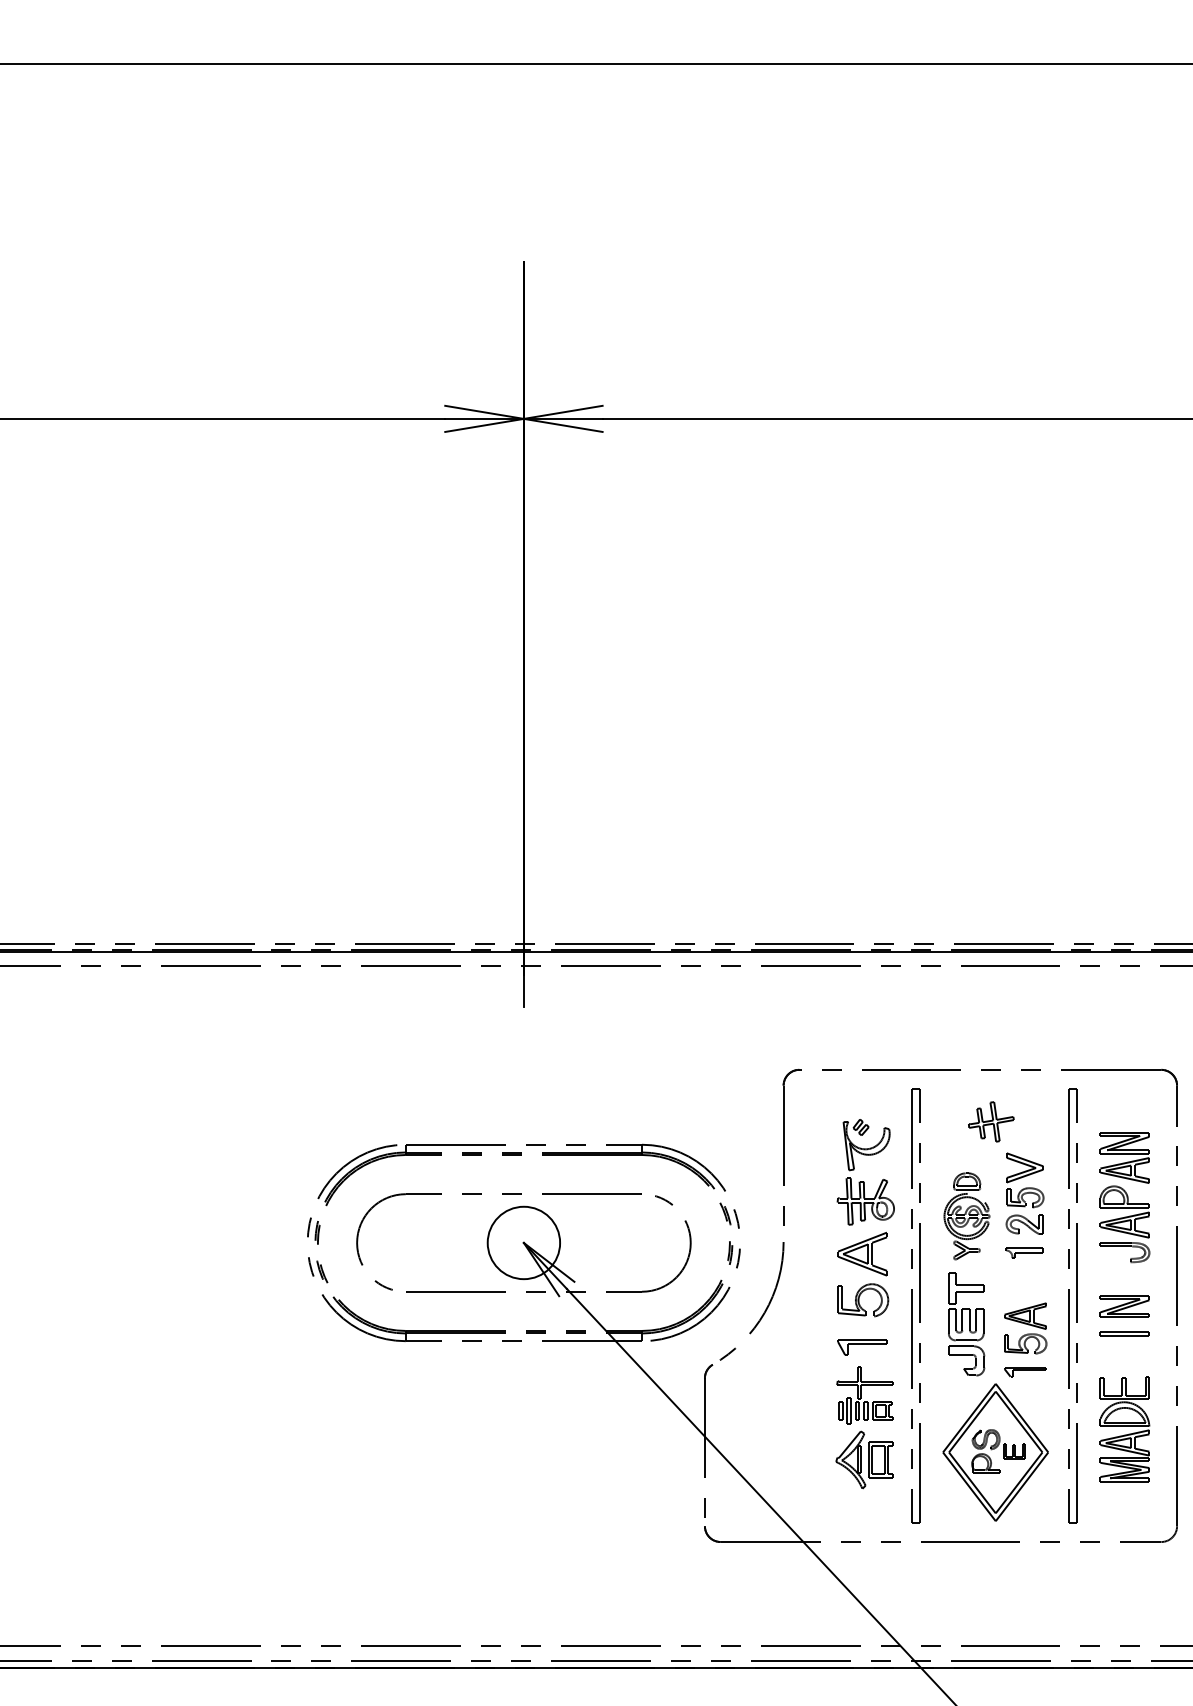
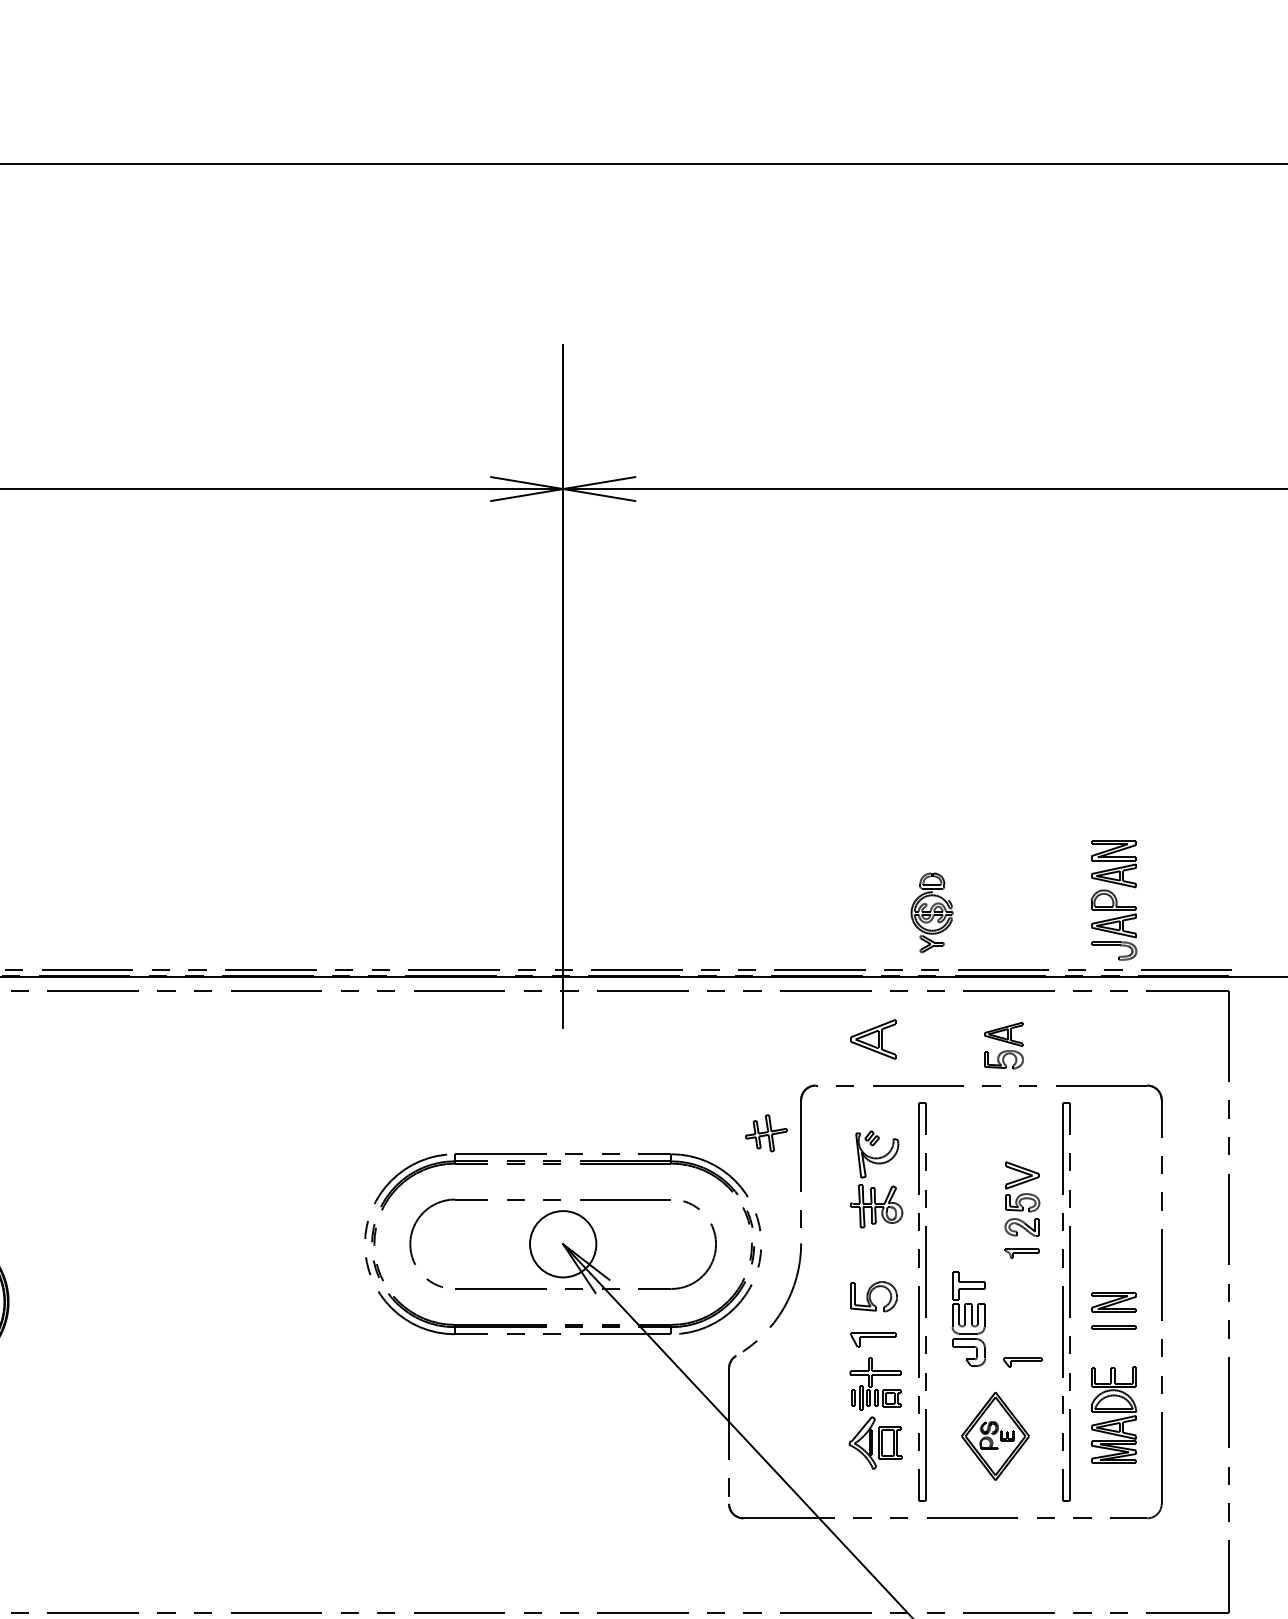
part: (991, 1122) -> (766, 1133), moved
part: (1124, 1197) -> (1113, 900), moved
part: (966, 1215) -> (931, 912), moved
part: (862, 1254) -> (873, 1039), moved
part: (1025, 1328) -> (1003, 1045), moved
part: (995, 1452) -> (995, 1436), size x0.7

